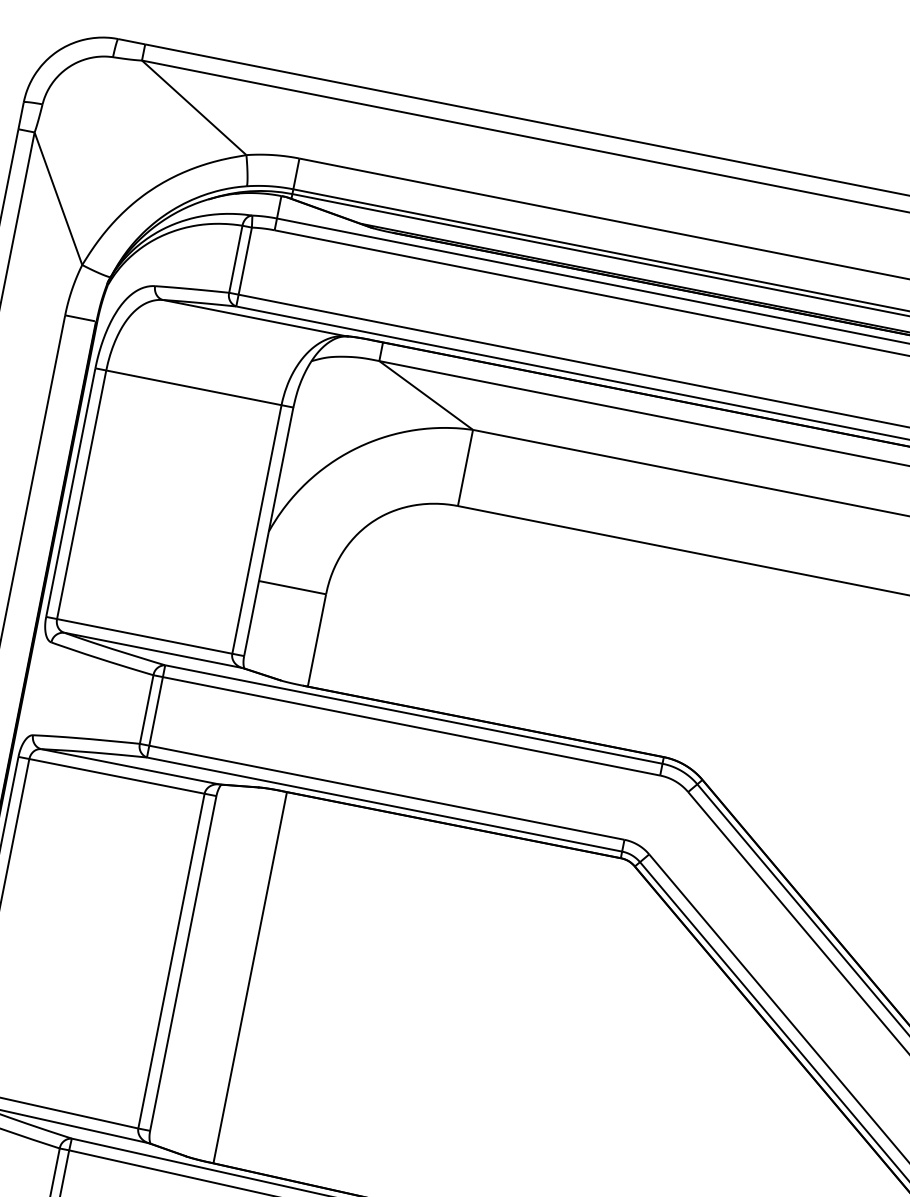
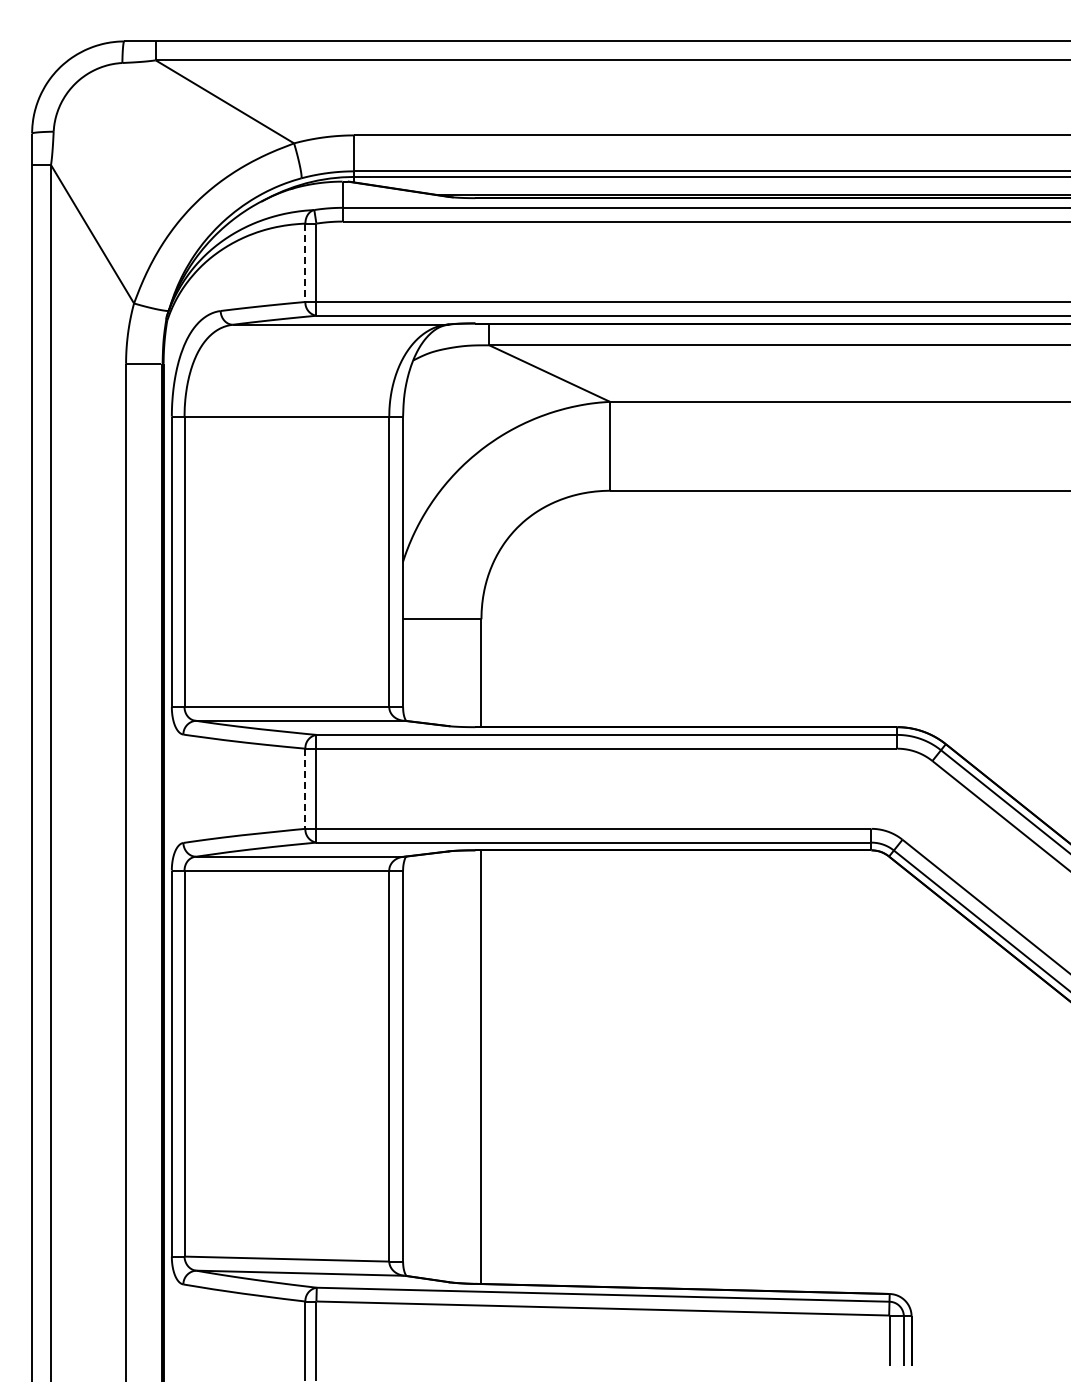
line: (235, 259) -> (305, 263), solid -> dashed
line: (146, 710) -> (305, 789), solid -> dashed

